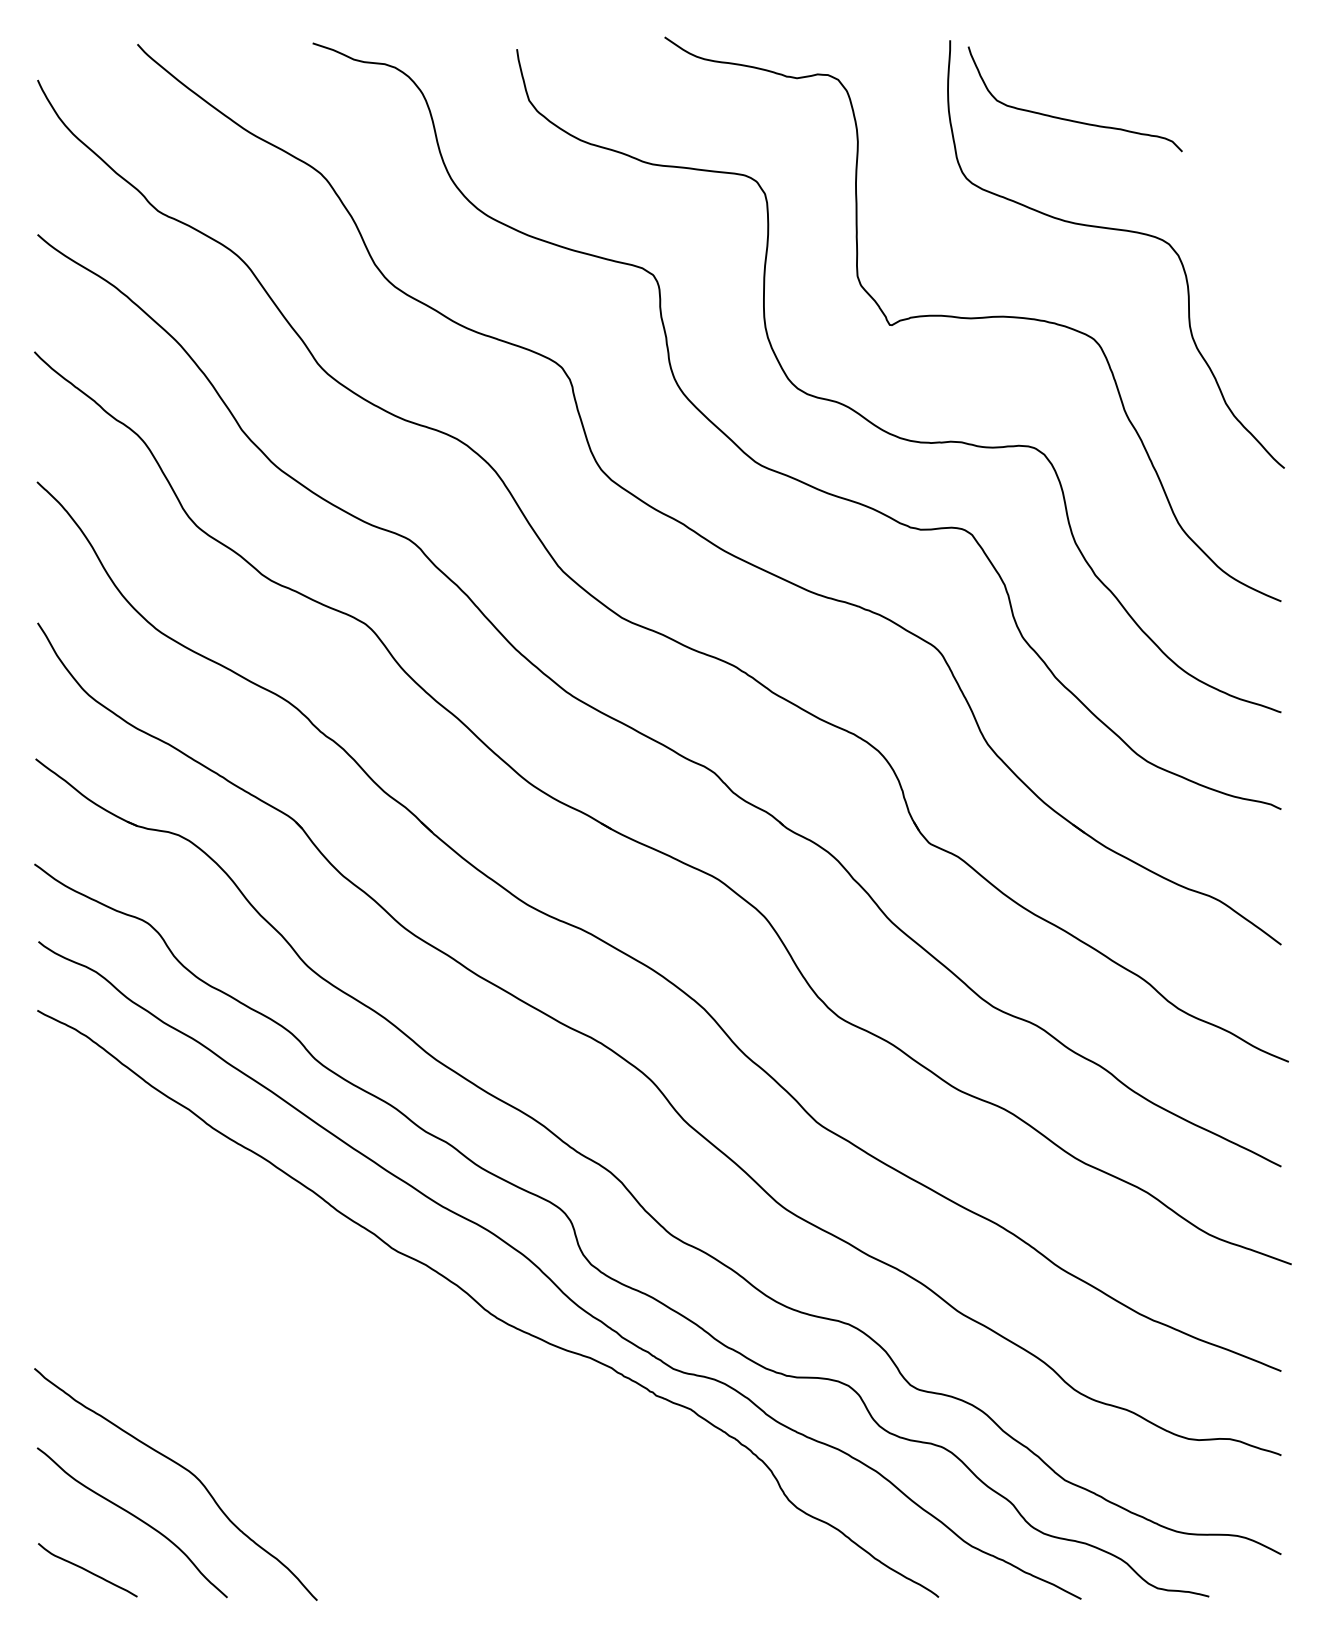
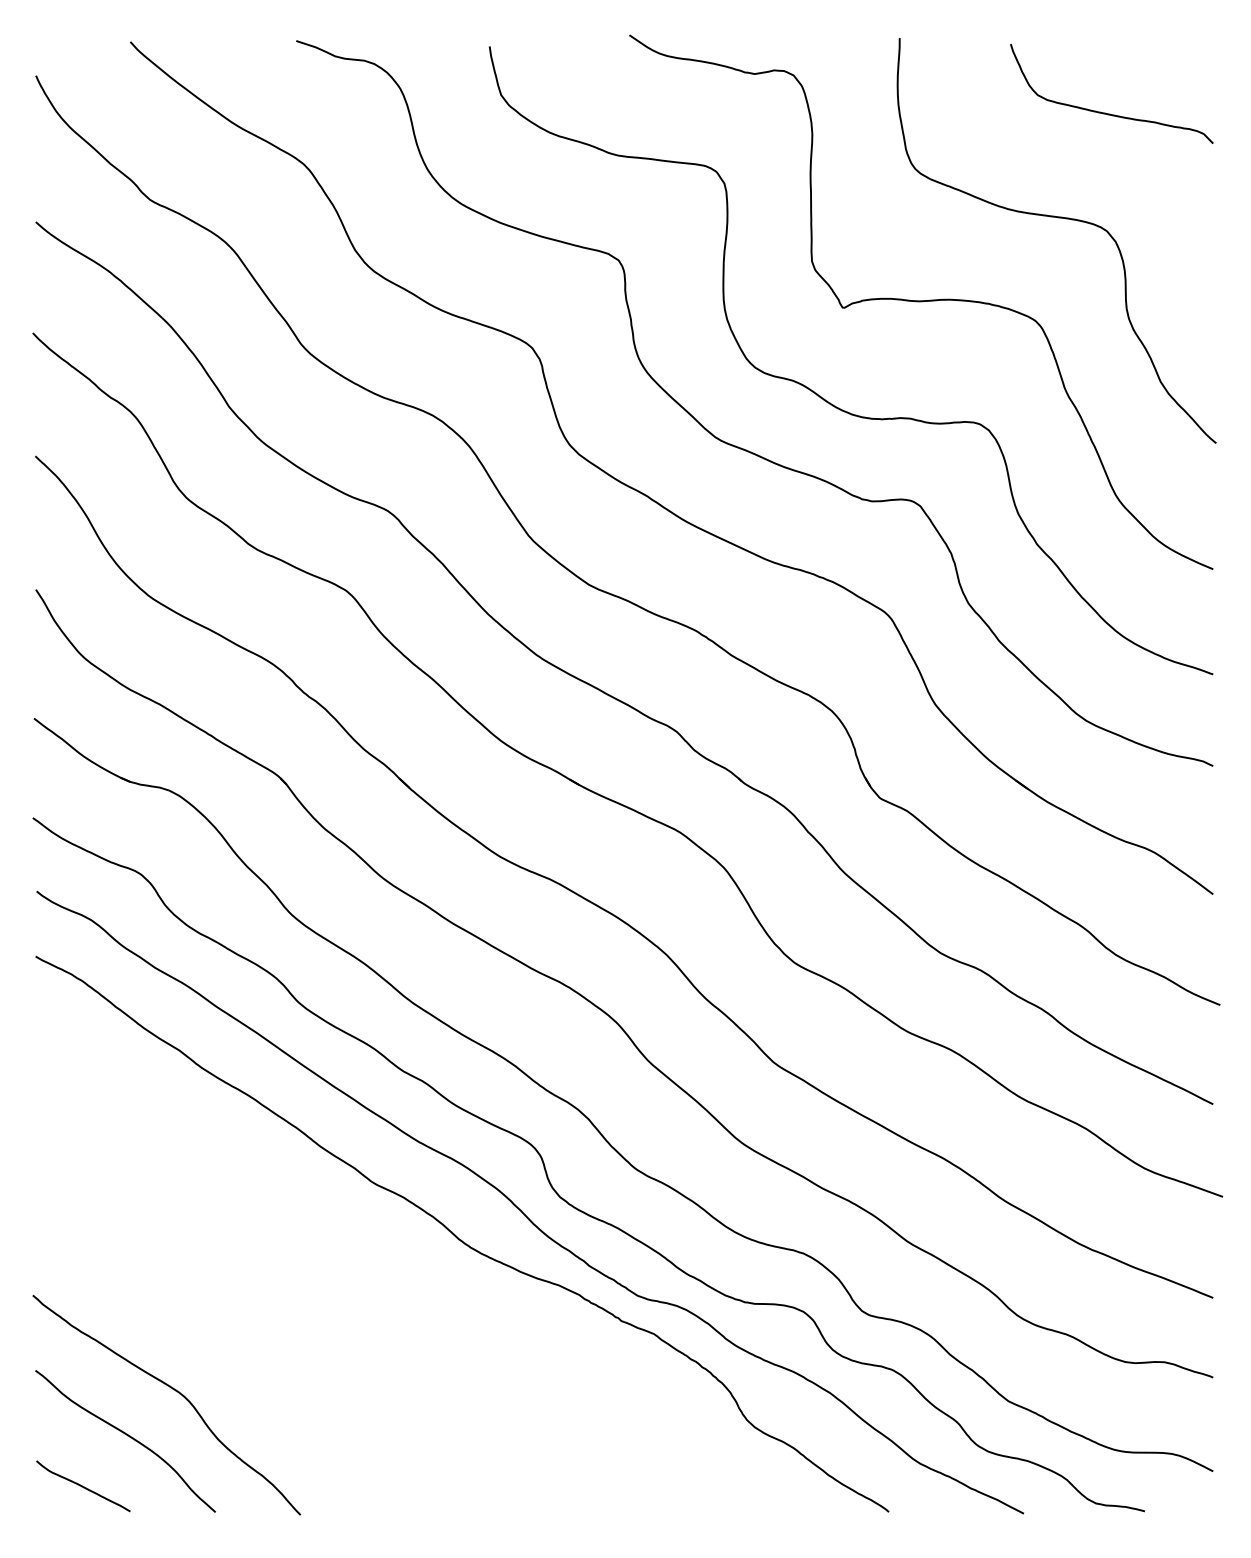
curve: (1071, 119) -> (1108, 113), moved

